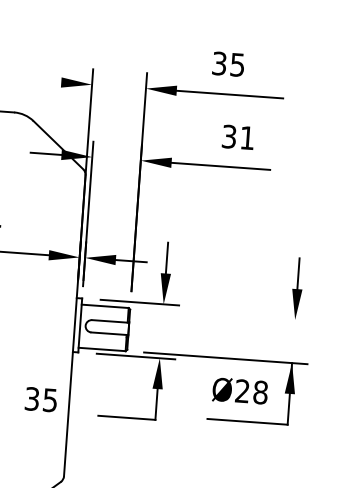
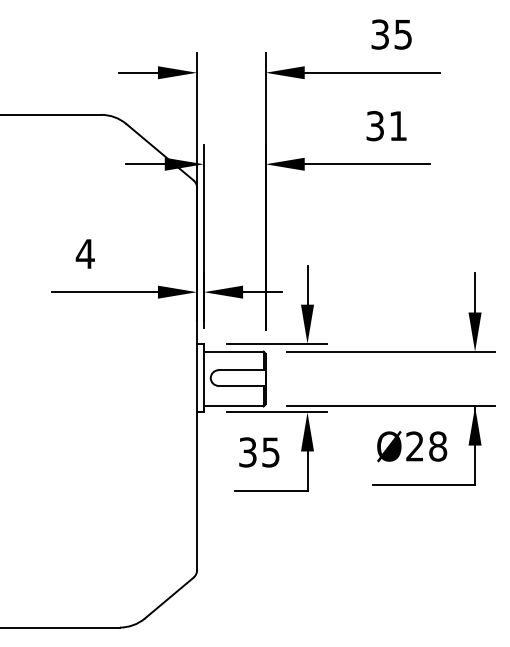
text: (228, 64) -> (391, 34), moved
line: (45, 81) -> (137, 72), added
line: (228, 315) -> (390, 351), added
text: (41, 399) -> (259, 452), moved

